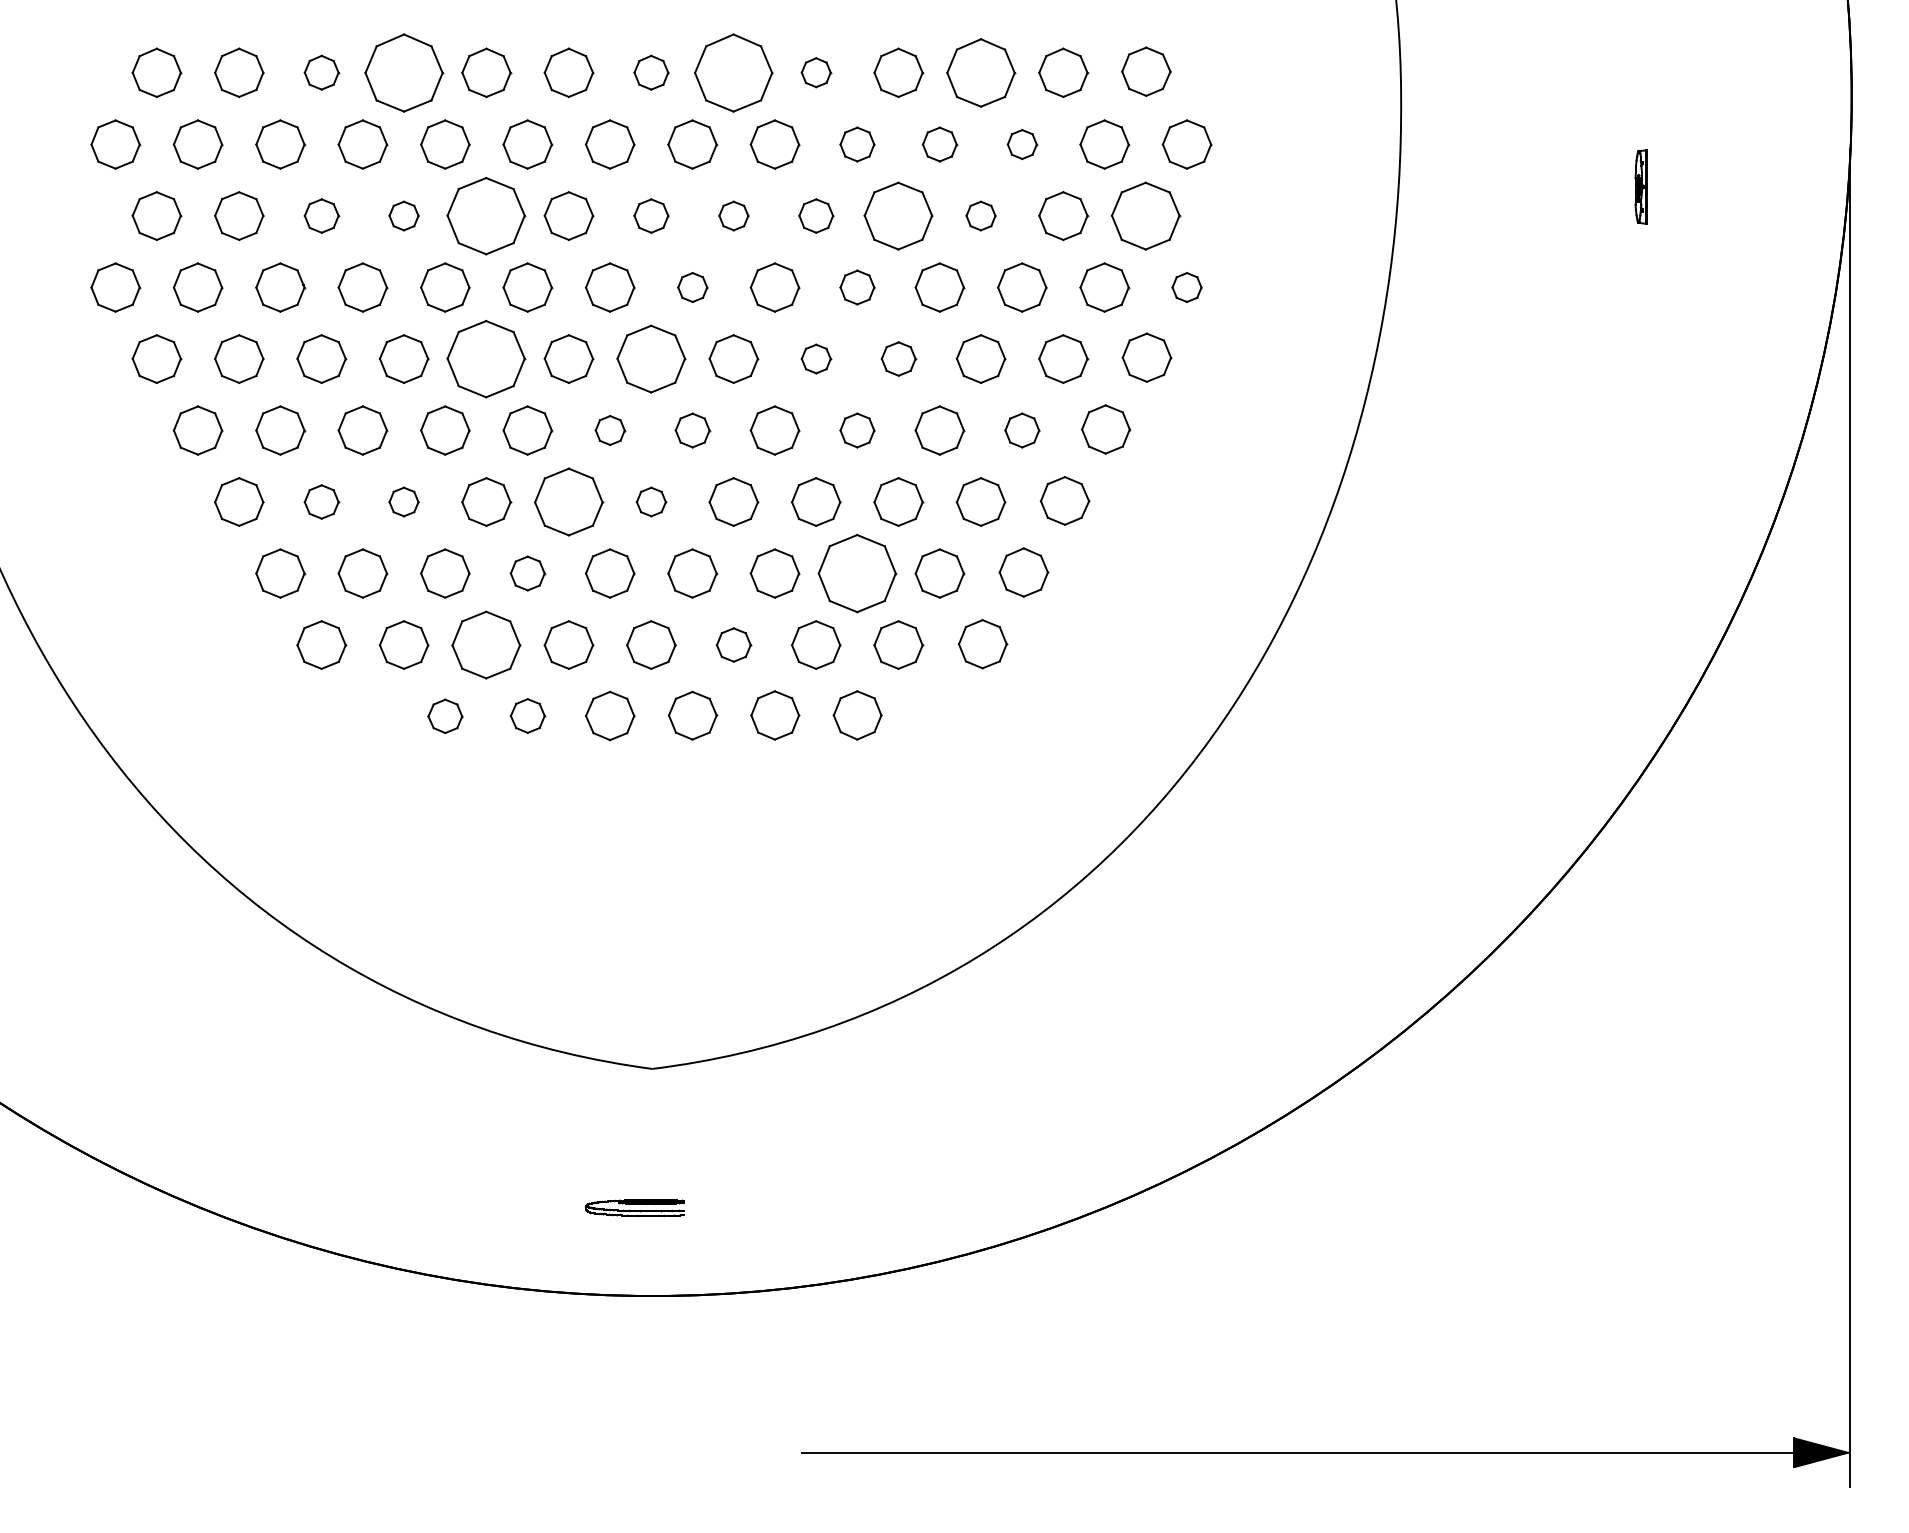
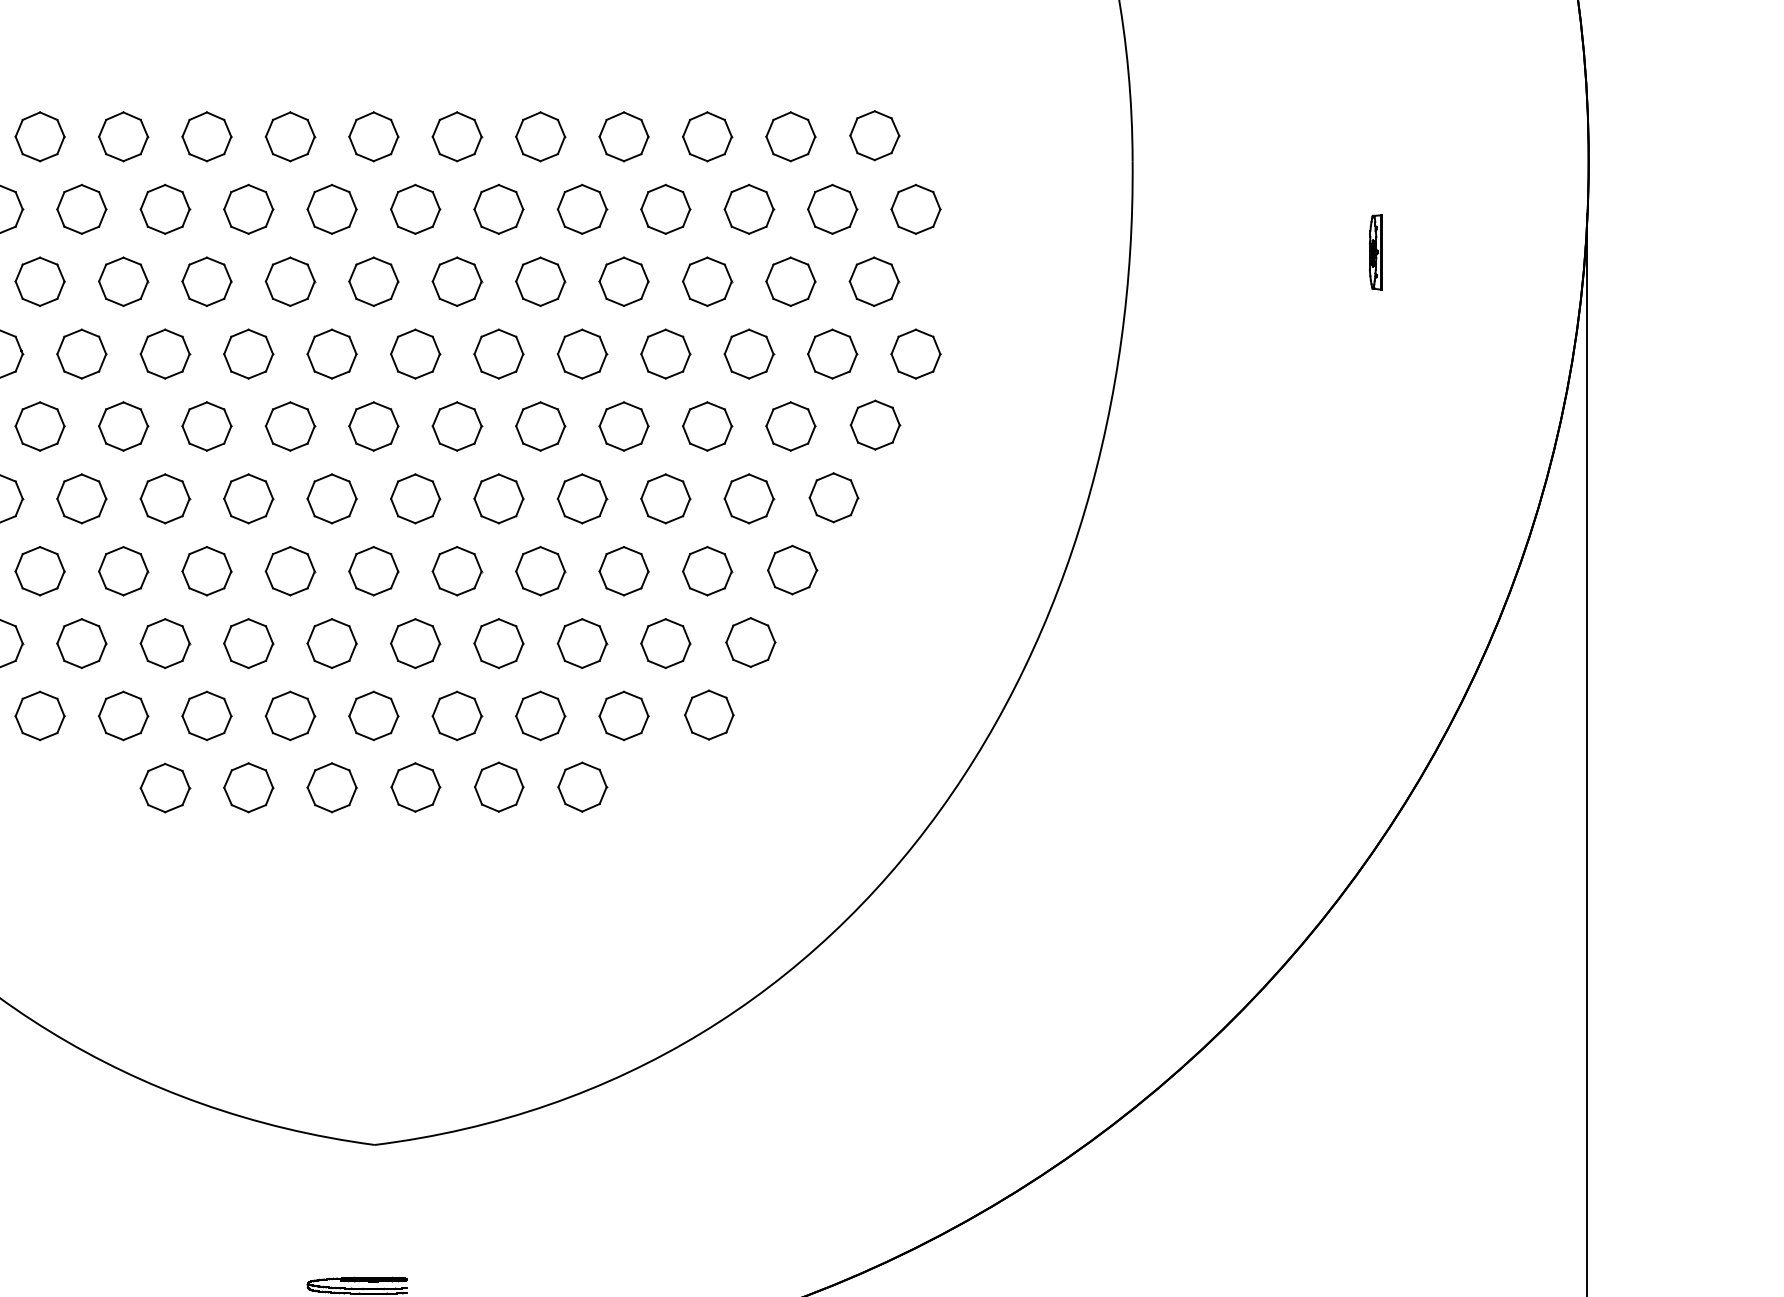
part: (321, 72) -> (39, 136), size x1.43
part: (403, 72) -> (122, 136), size x0.62
part: (651, 72) -> (373, 136), size x1.43
part: (733, 72) -> (456, 136), size x0.62
part: (816, 72) -> (540, 136), size x1.67
part: (980, 72) -> (706, 136), size x0.71
part: (857, 144) -> (582, 209), size x1.43
part: (939, 144) -> (665, 209), size x1.43
part: (1022, 144) -> (749, 209), size x1.67
part: (321, 215) -> (39, 281), size x1.43
part: (403, 215) -> (122, 281), size x1.67
part: (486, 215) -> (206, 281), size x0.62
part: (651, 215) -> (373, 281), size x1.43
part: (733, 215) -> (456, 281), size x1.67
part: (816, 215) -> (540, 281), size x1.43
part: (898, 215) -> (623, 281), size x0.71
part: (980, 215) -> (706, 281), size x1.67
part: (1145, 215) -> (873, 281), size x0.71
part: (692, 287) -> (415, 354), size x1.67
part: (857, 287) -> (582, 354), size x1.43
part: (1186, 287) -> (915, 354), size x1.67
part: (486, 358) -> (206, 425), size x0.62
part: (651, 358) -> (373, 425), size x0.71
part: (816, 358) -> (540, 425), size x1.67
part: (898, 358) -> (623, 425), size x1.43
part: (610, 430) -> (332, 498), size x1.67
part: (692, 430) -> (415, 498), size x1.43
part: (857, 430) -> (582, 498), size x1.43
part: (1022, 430) -> (749, 498), size x1.43
part: (321, 501) -> (39, 570), size x1.43
part: (403, 501) -> (122, 570), size x1.67
part: (568, 501) -> (289, 570), size x0.71
part: (651, 501) -> (373, 570), size x1.67
part: (527, 573) -> (248, 643), size x1.43
part: (857, 573) -> (582, 643), size x0.62
part: (486, 644) -> (206, 715), size x0.71
part: (733, 644) -> (456, 715), size x1.43
part: (527, 715) -> (248, 787), size x1.43
part: (445, 716) -> (165, 788), size x1.43

